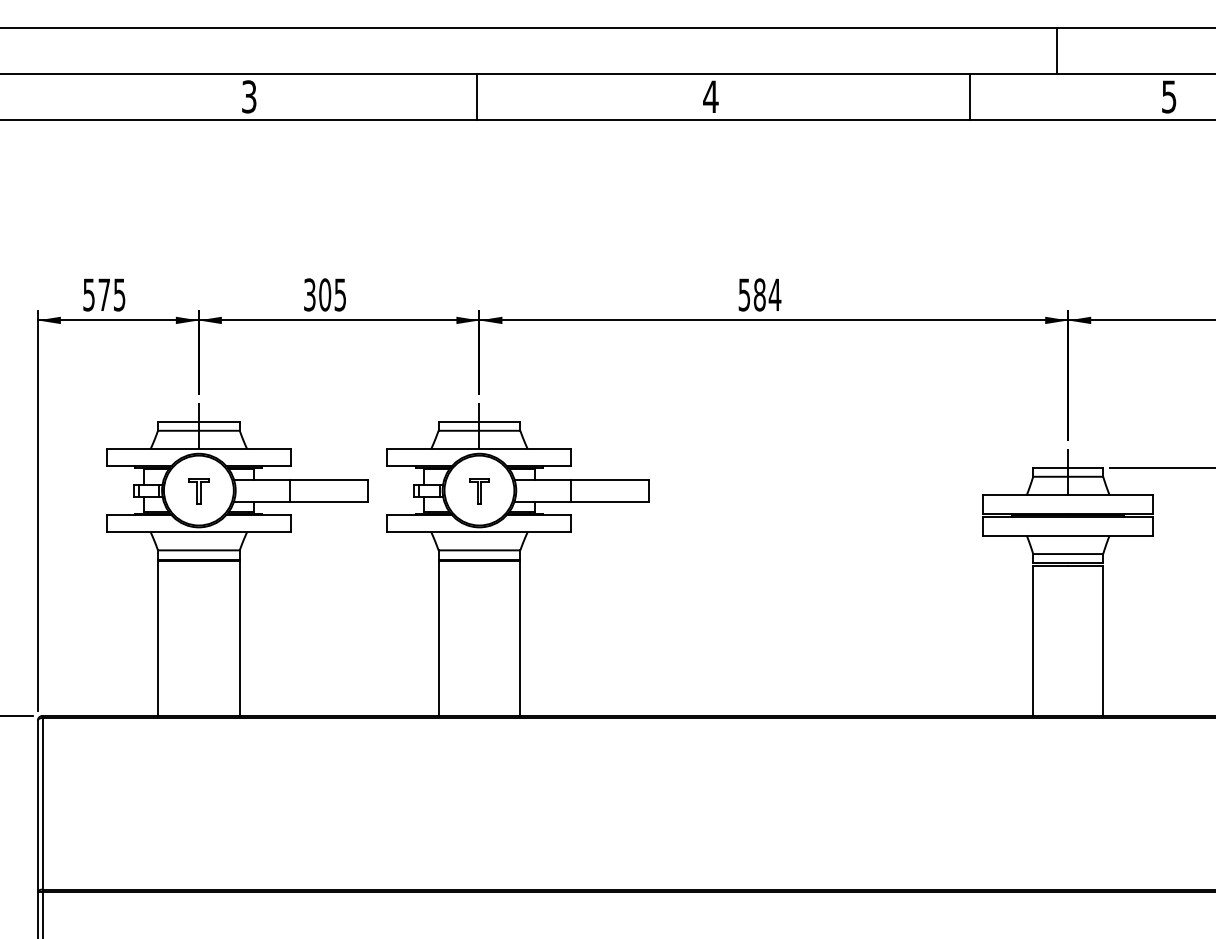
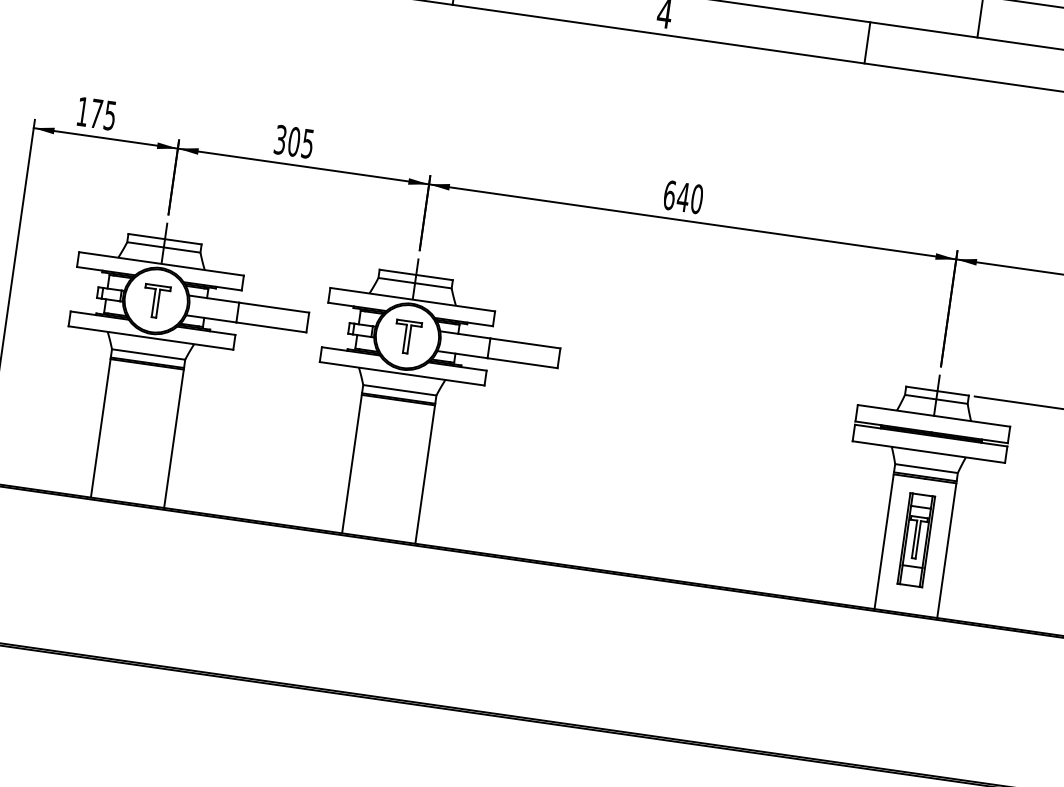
line: (970, 97) -> (867, 43), moved
text: (88, 294) -> (82, 111), 575 -> 175
text: (759, 294) -> (683, 196), 584 -> 640
part: (198, 491) -> (155, 301), size x1.43
part: (479, 491) -> (407, 337), size x1.43
part: (1067, 633) -> (915, 539), added

